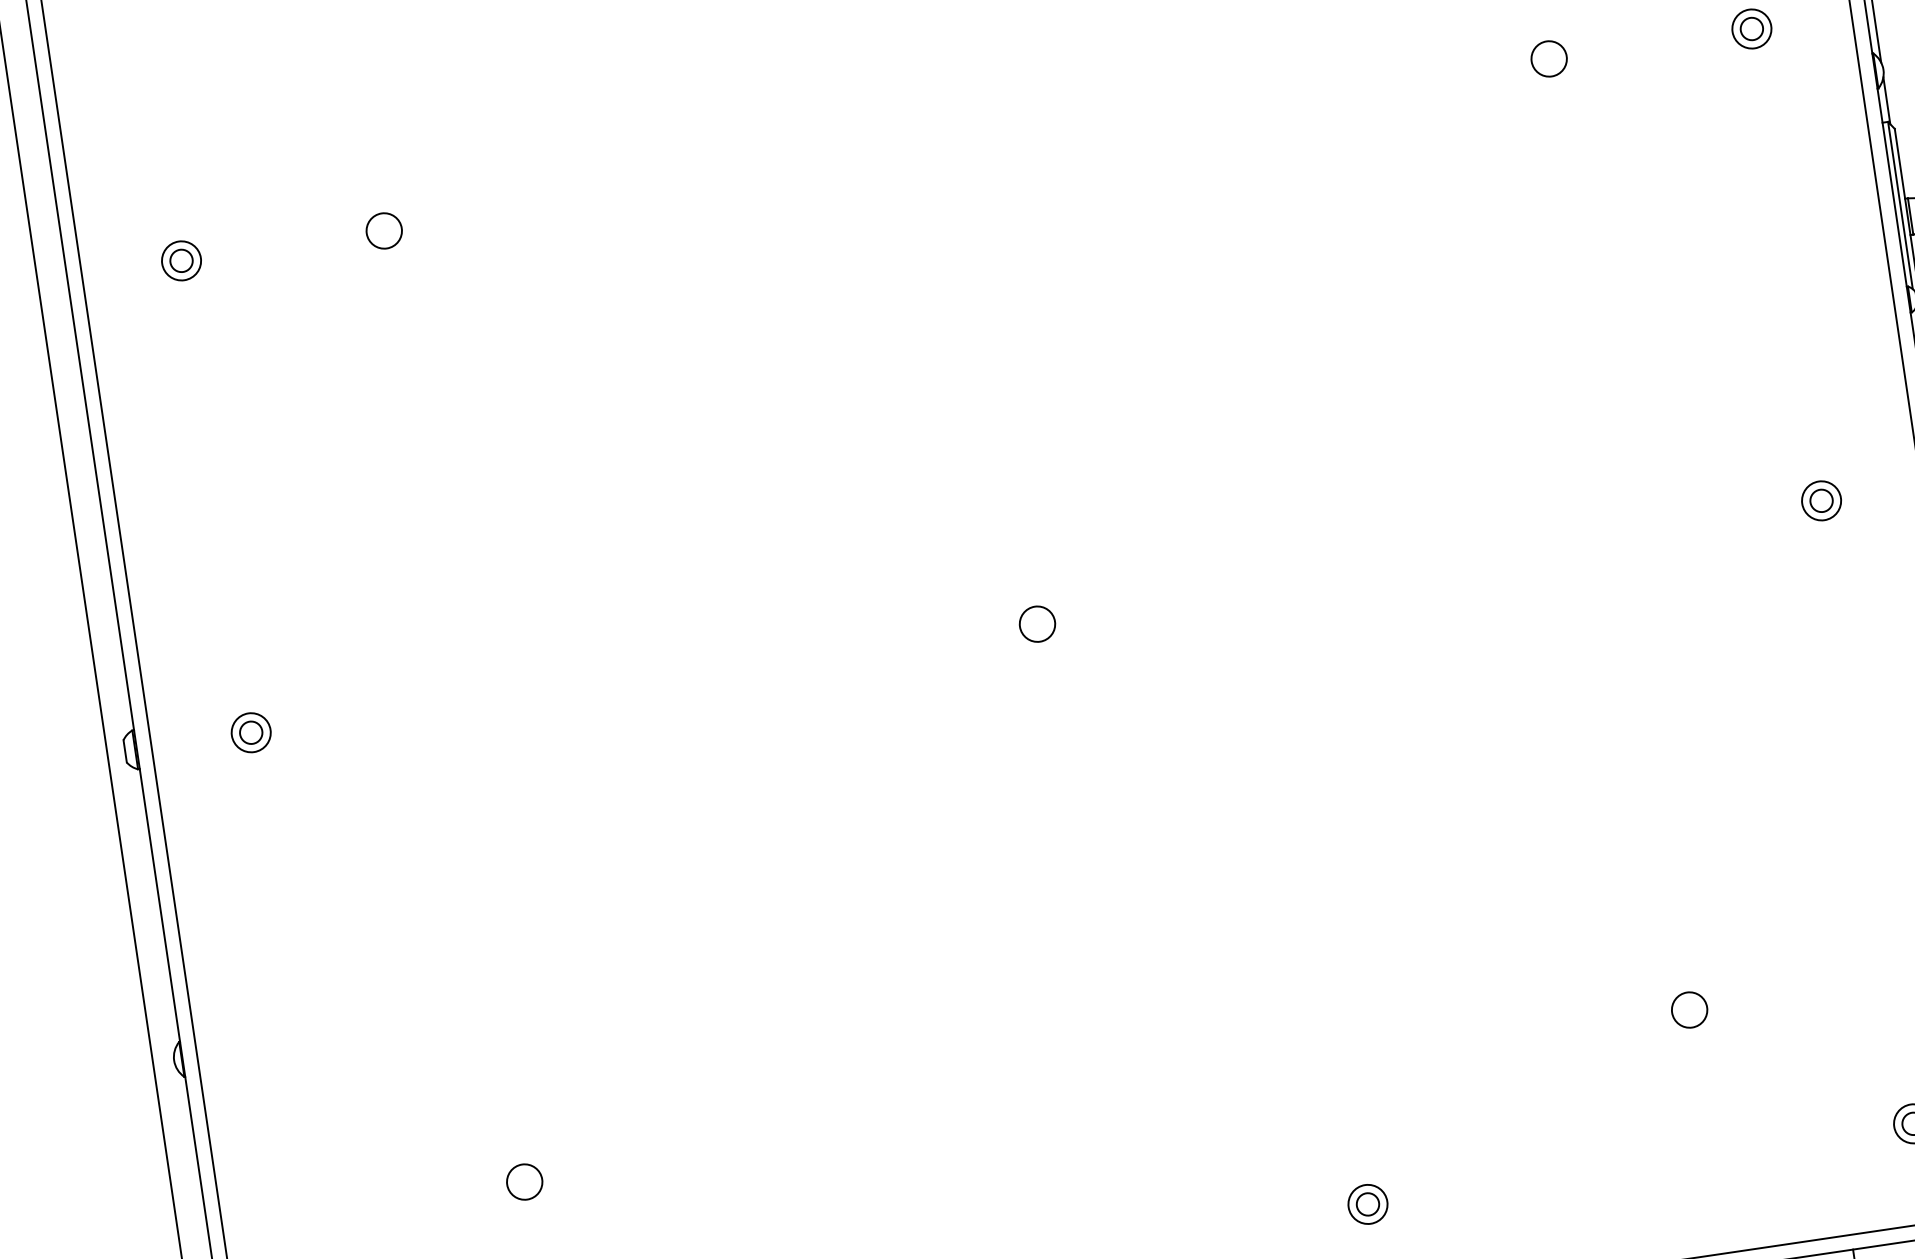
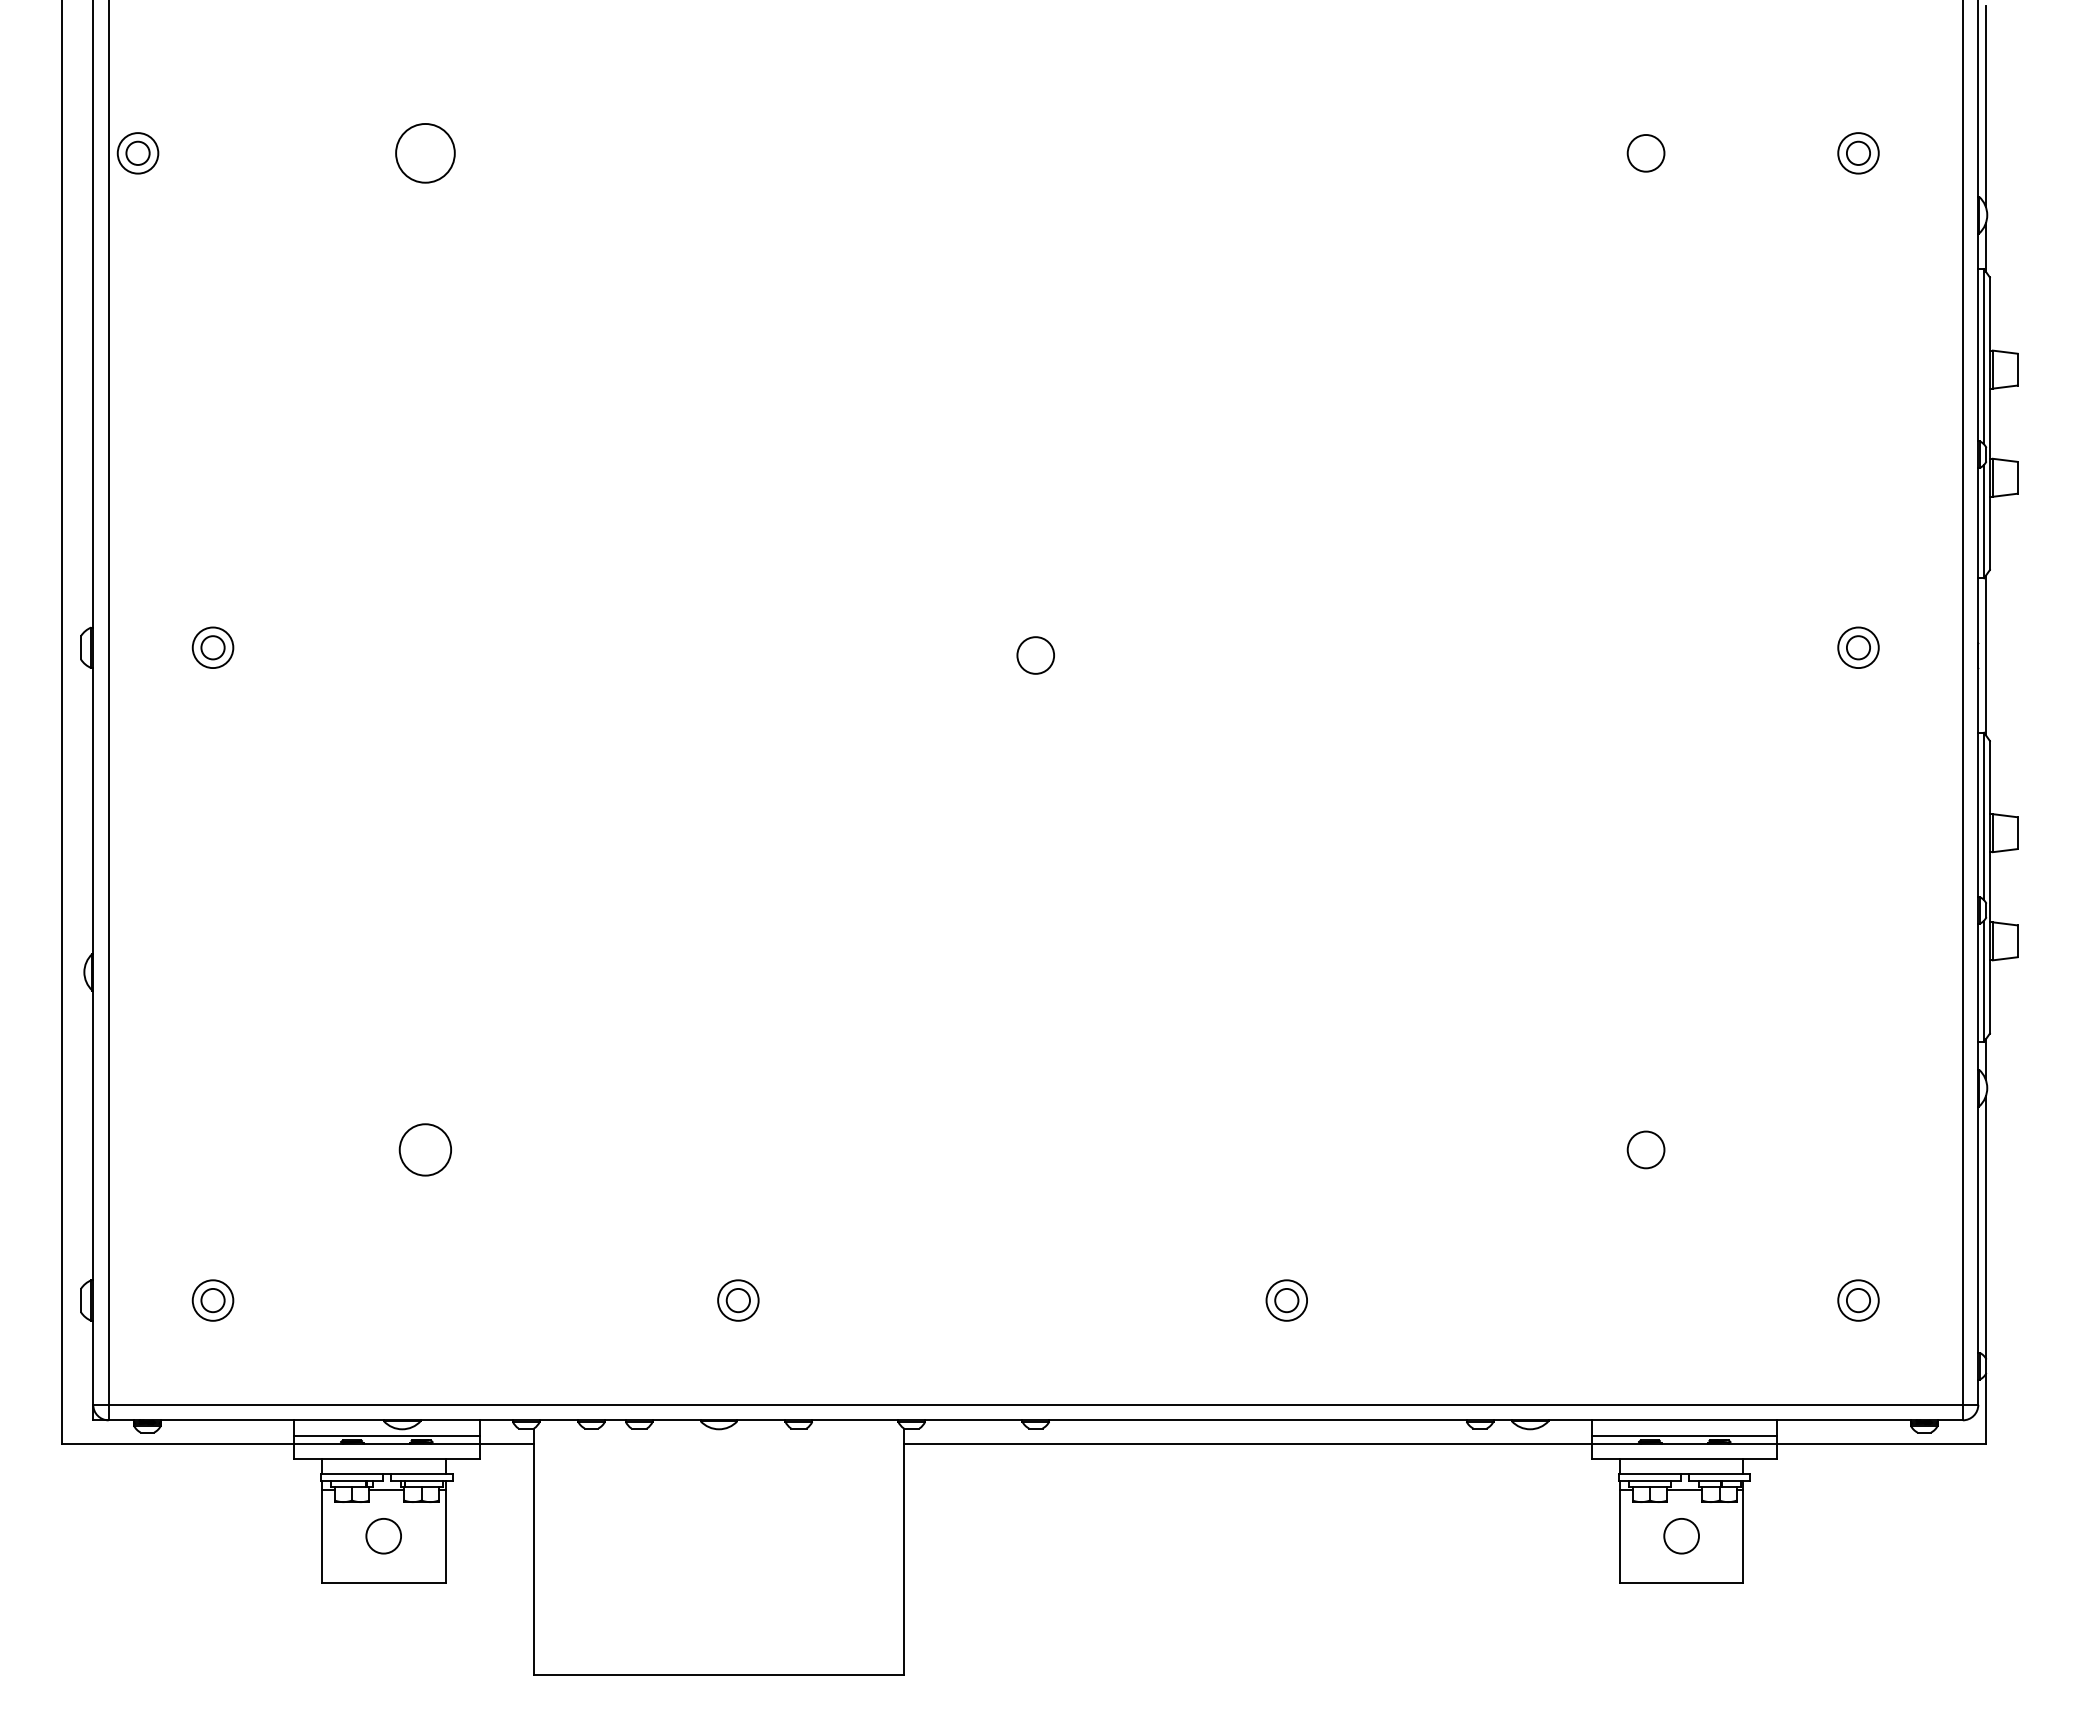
circle: (384, 231) -> (425, 153), size x1.6
part: (181, 261) -> (137, 153), moved
circle: (524, 1181) -> (425, 1149), size x1.4

